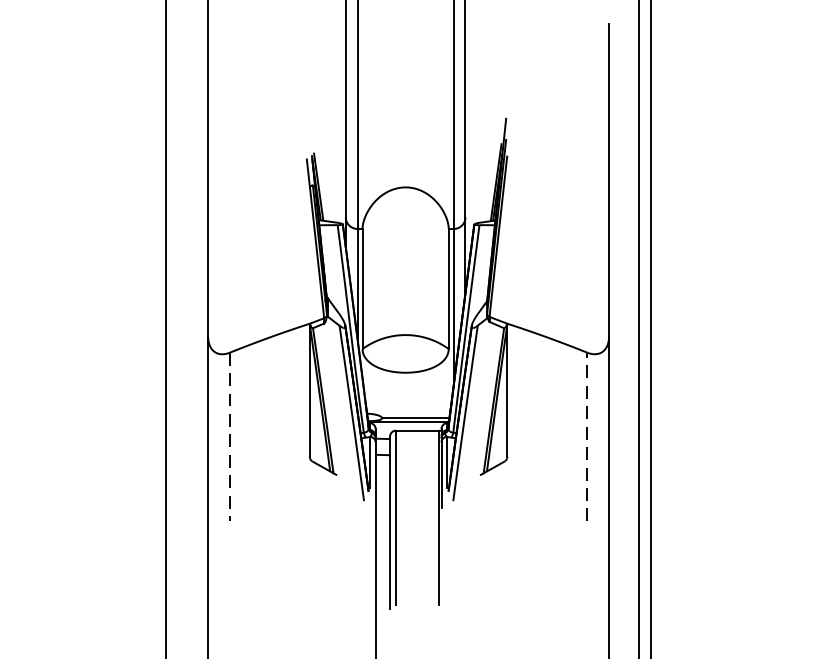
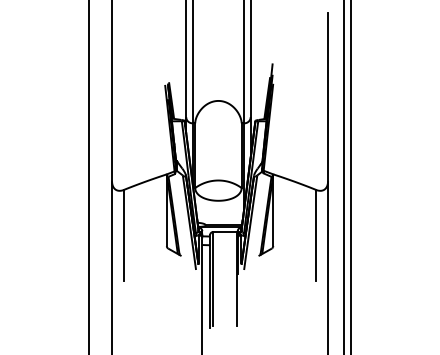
line: (587, 435) -> (316, 234), dashed -> solid
line: (229, 437) -> (123, 235), dashed -> solid

